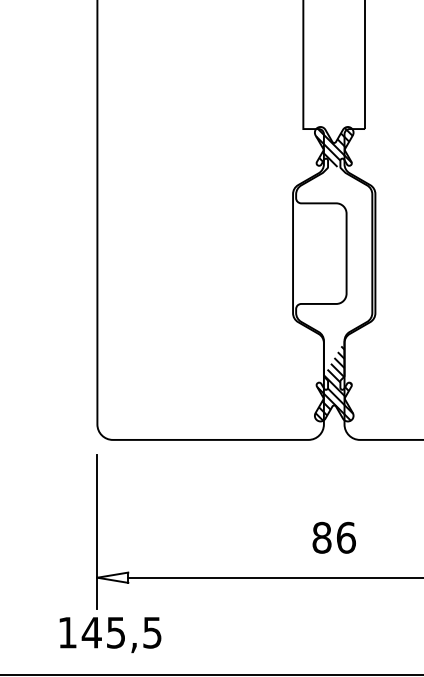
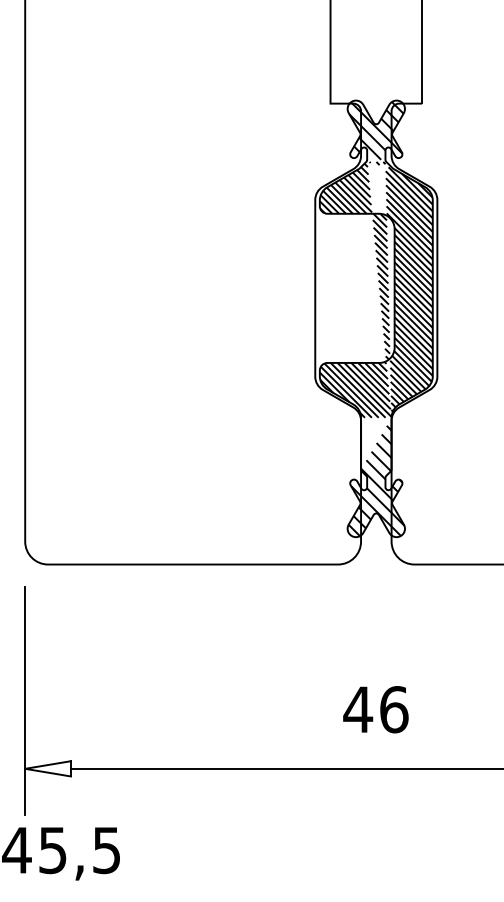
hatch: (334, 254) -> (376, 289), added
text: (321, 537) -> (357, 709), 86 -> 46

